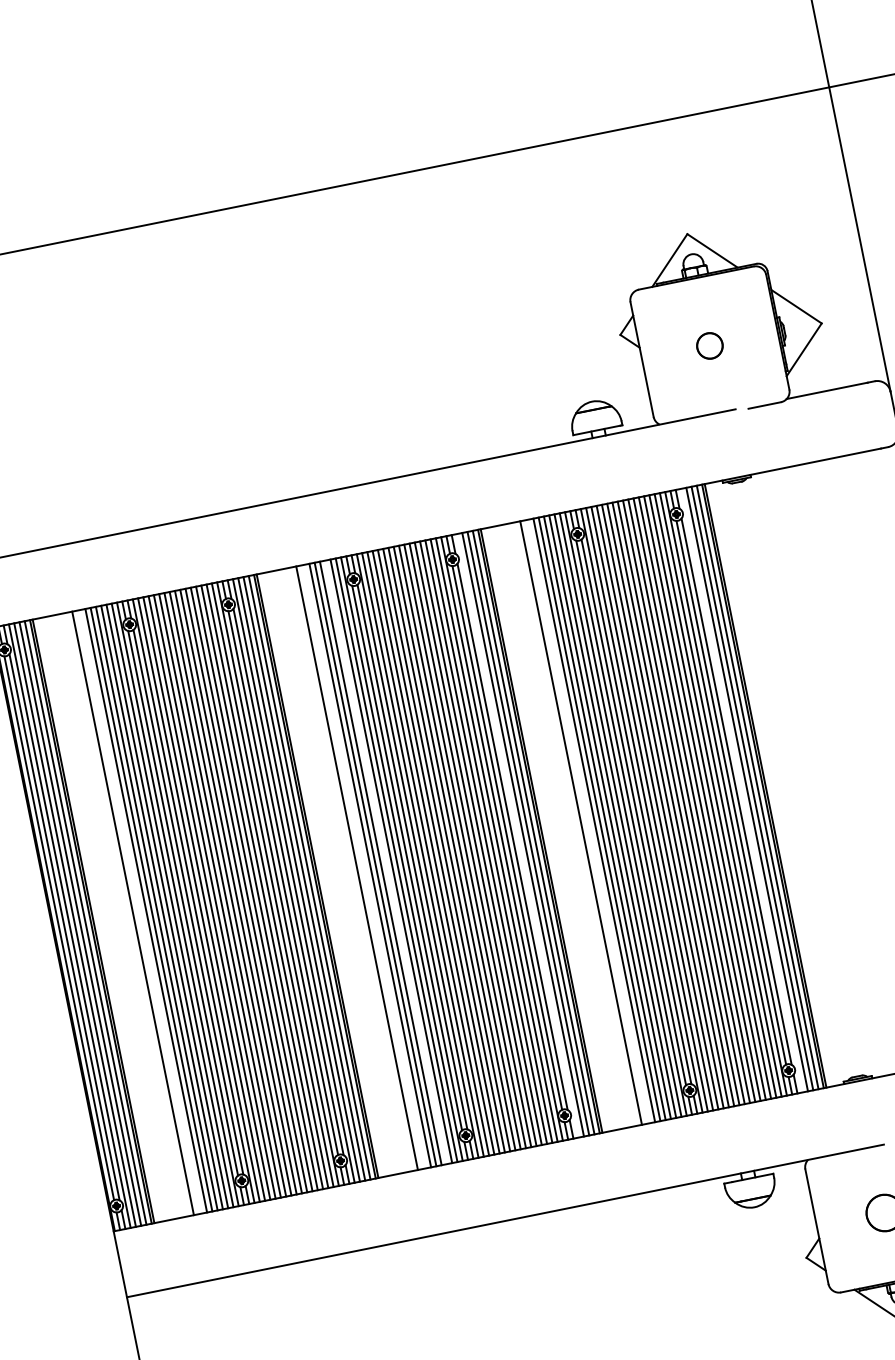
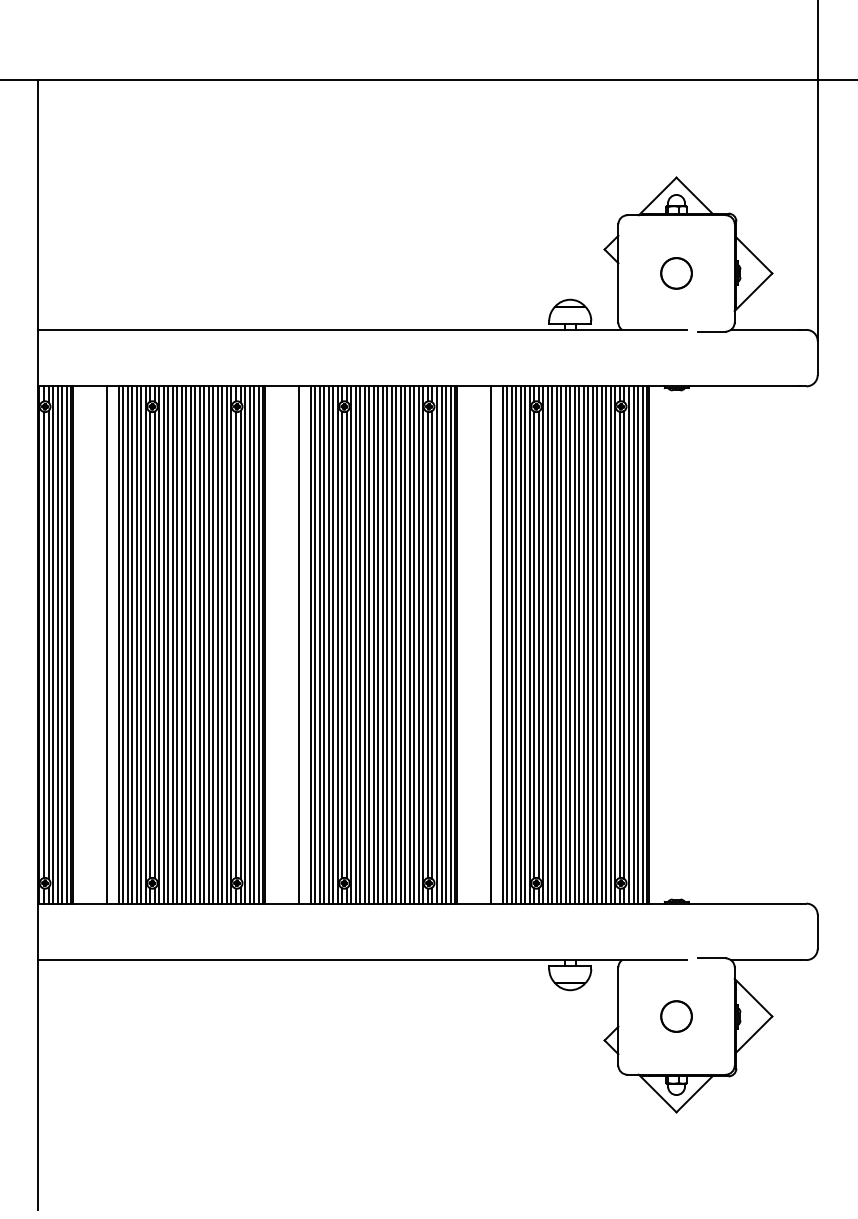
circle: (709, 346) -> (676, 273), size x1.43
line: (742, 789) -> (629, 644), added
line: (518, 835) -> (437, 644), added
line: (386, 861) -> (324, 644), added

